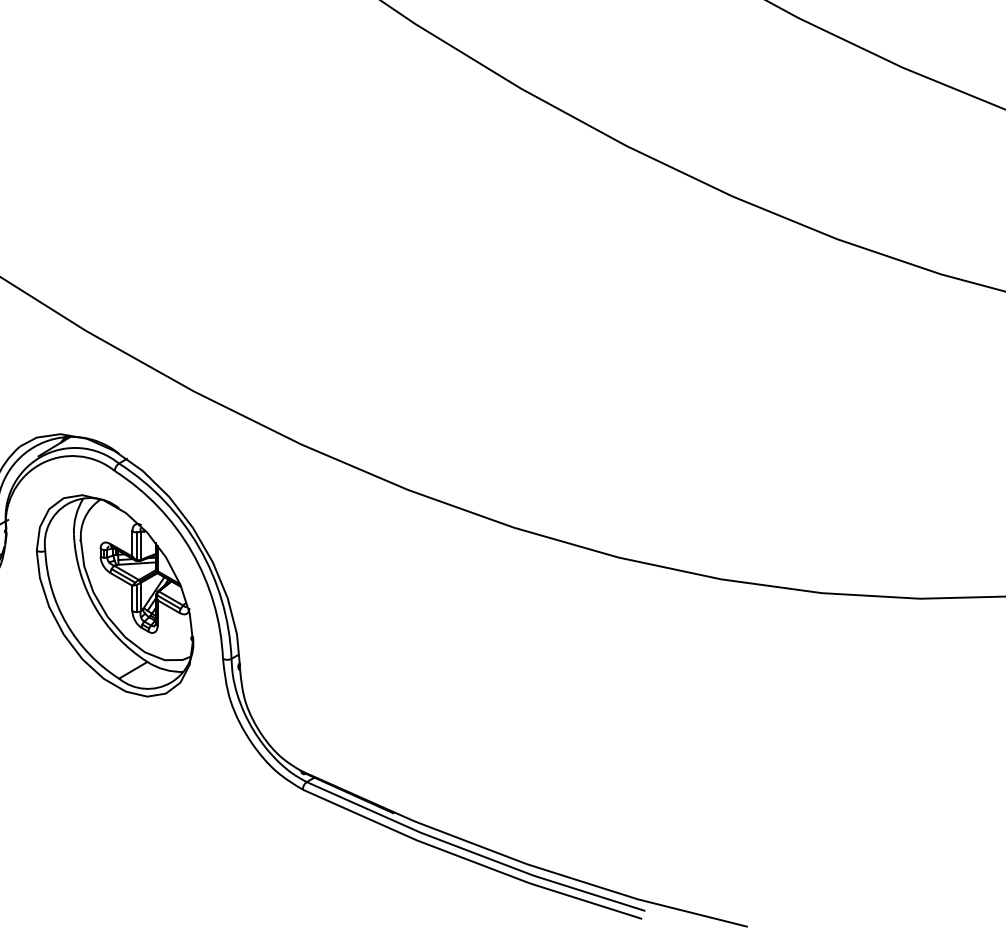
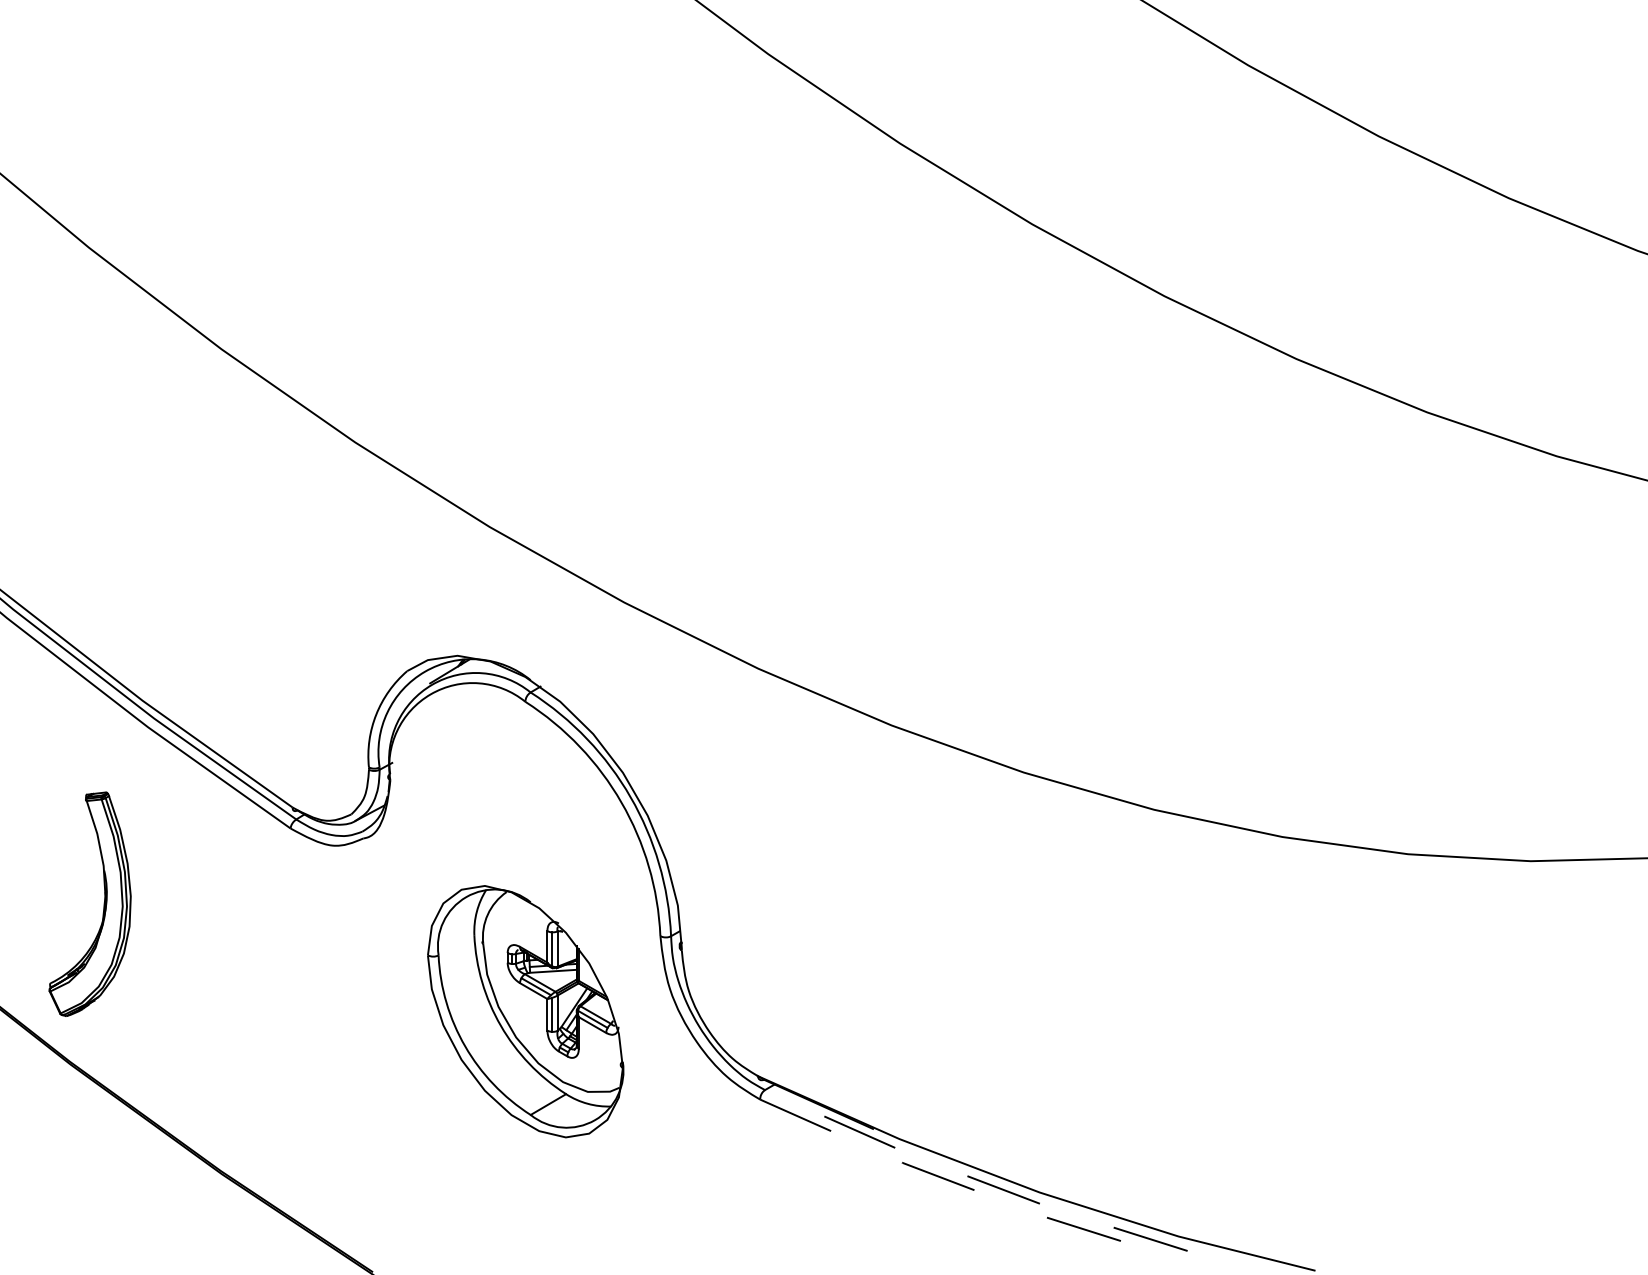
part: (114, 595) -> (525, 1011), moved
line: (473, 852) -> (973, 1178), solid -> dashed
line: (470, 860) -> (969, 1188), solid -> dashed

